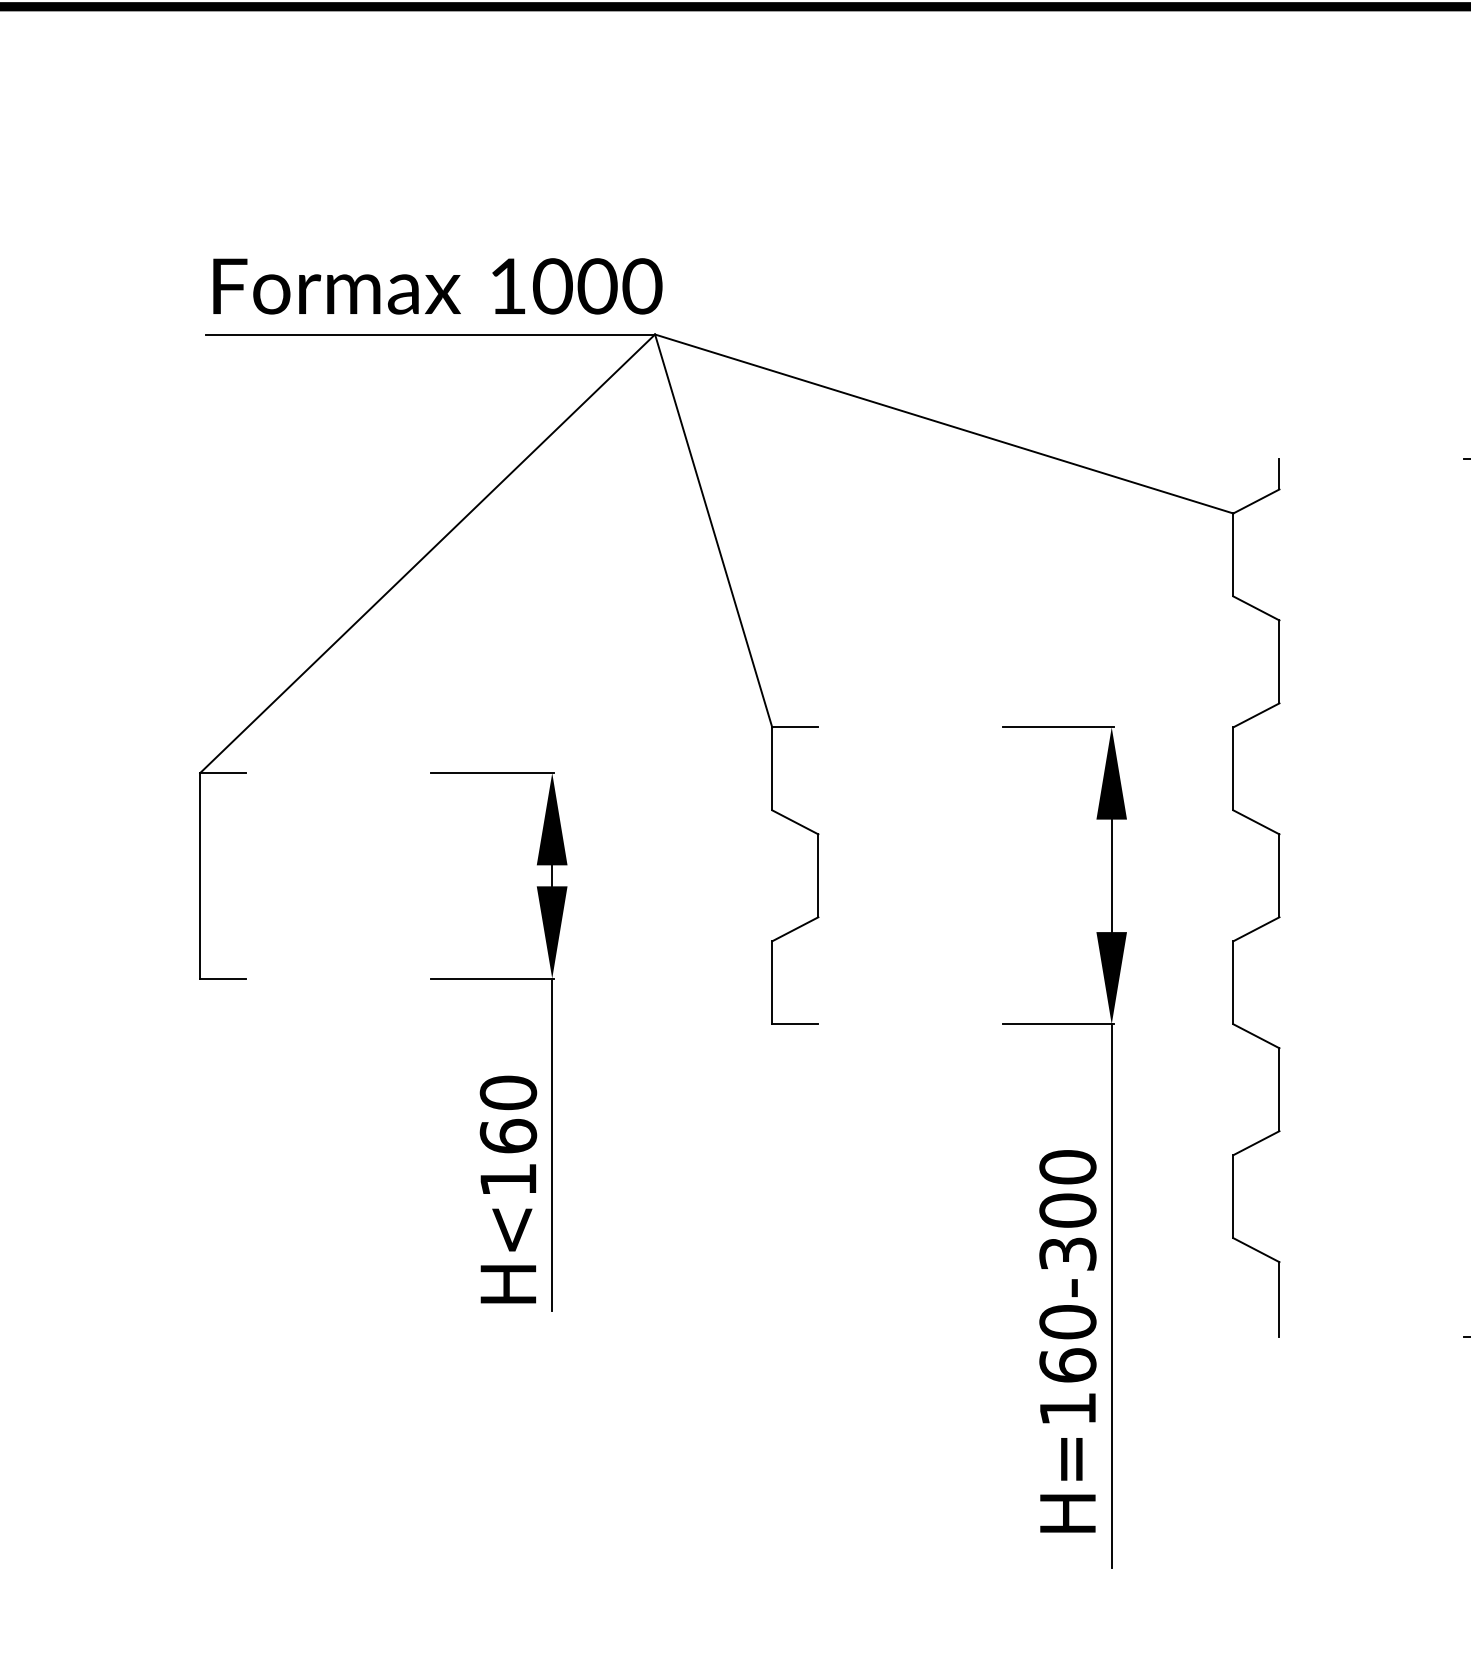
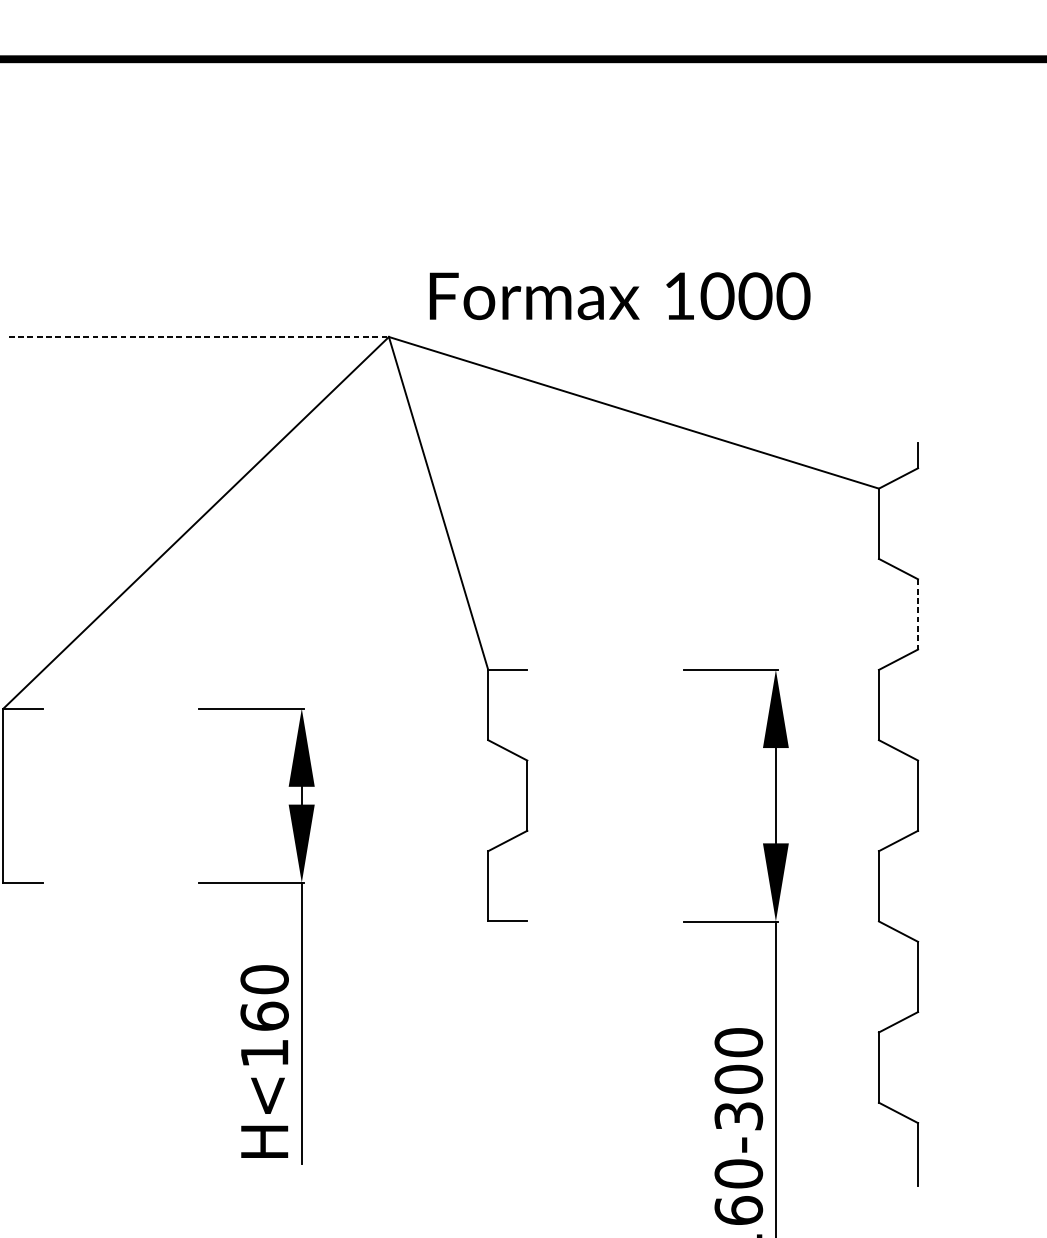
text: (437, 286) -> (619, 296), moved
line: (431, 334) -> (199, 336), solid -> dashed
line: (1279, 662) -> (918, 614), solid -> dashed

